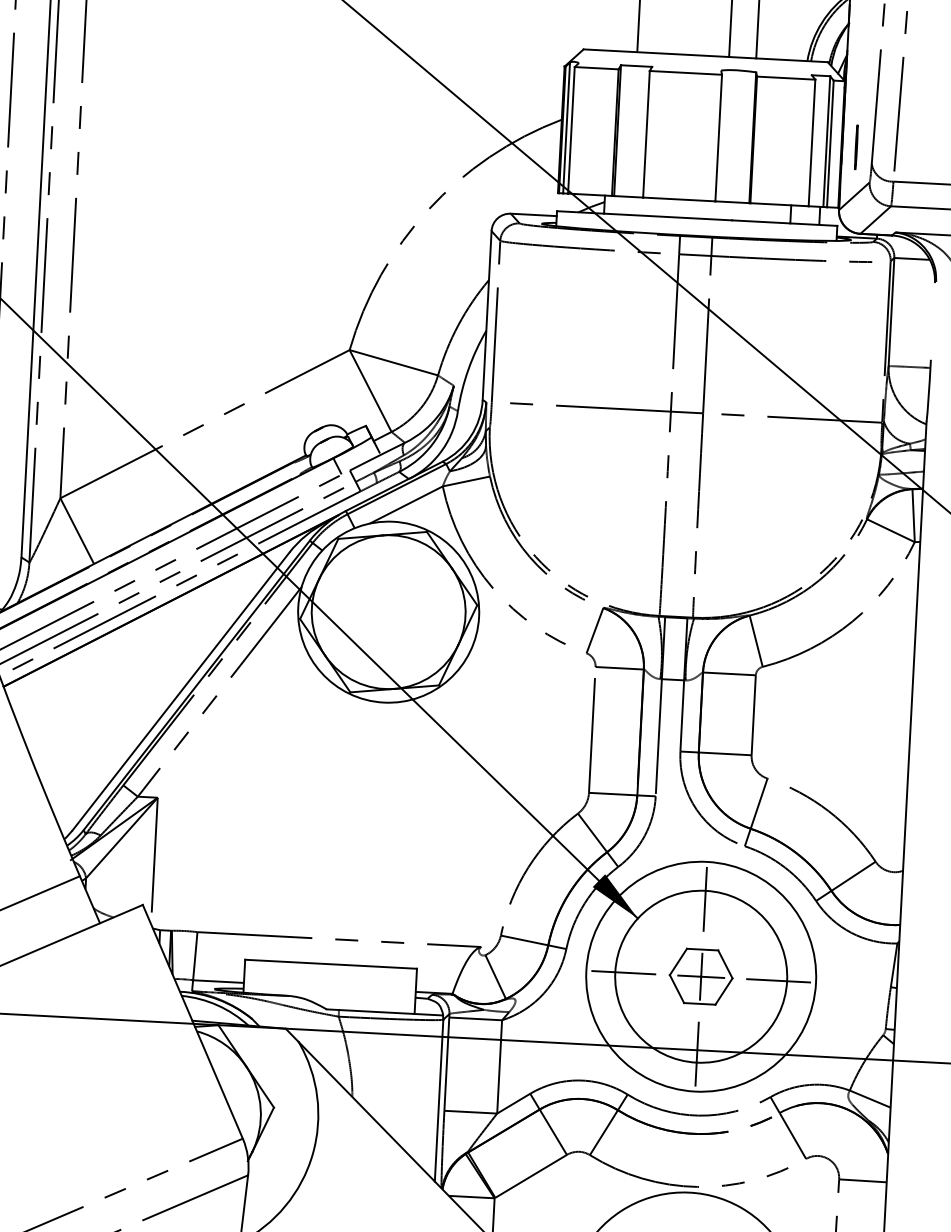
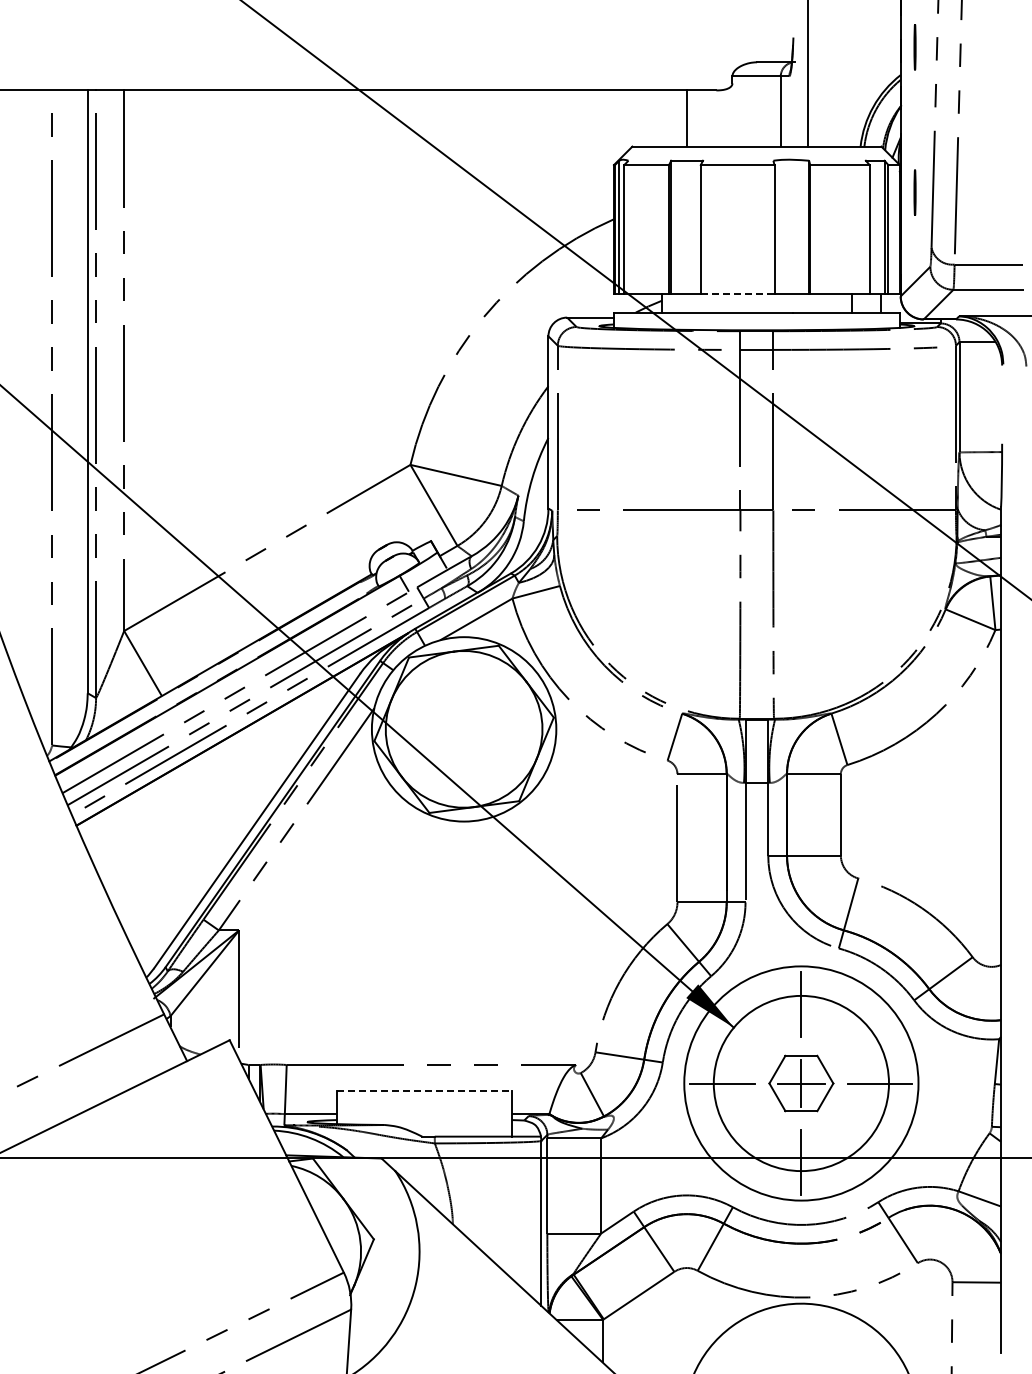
line: (855, 147) -> (914, 192), moved
line: (679, 199) -> (737, 294), solid -> dashed
line: (331, 964) -> (424, 1090), solid -> dashed

